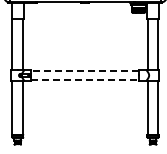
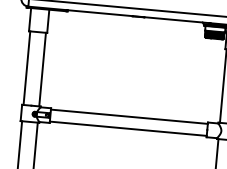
line: (84, 71) -> (128, 116), dashed -> solid
line: (85, 79) -> (128, 128), dashed -> solid

